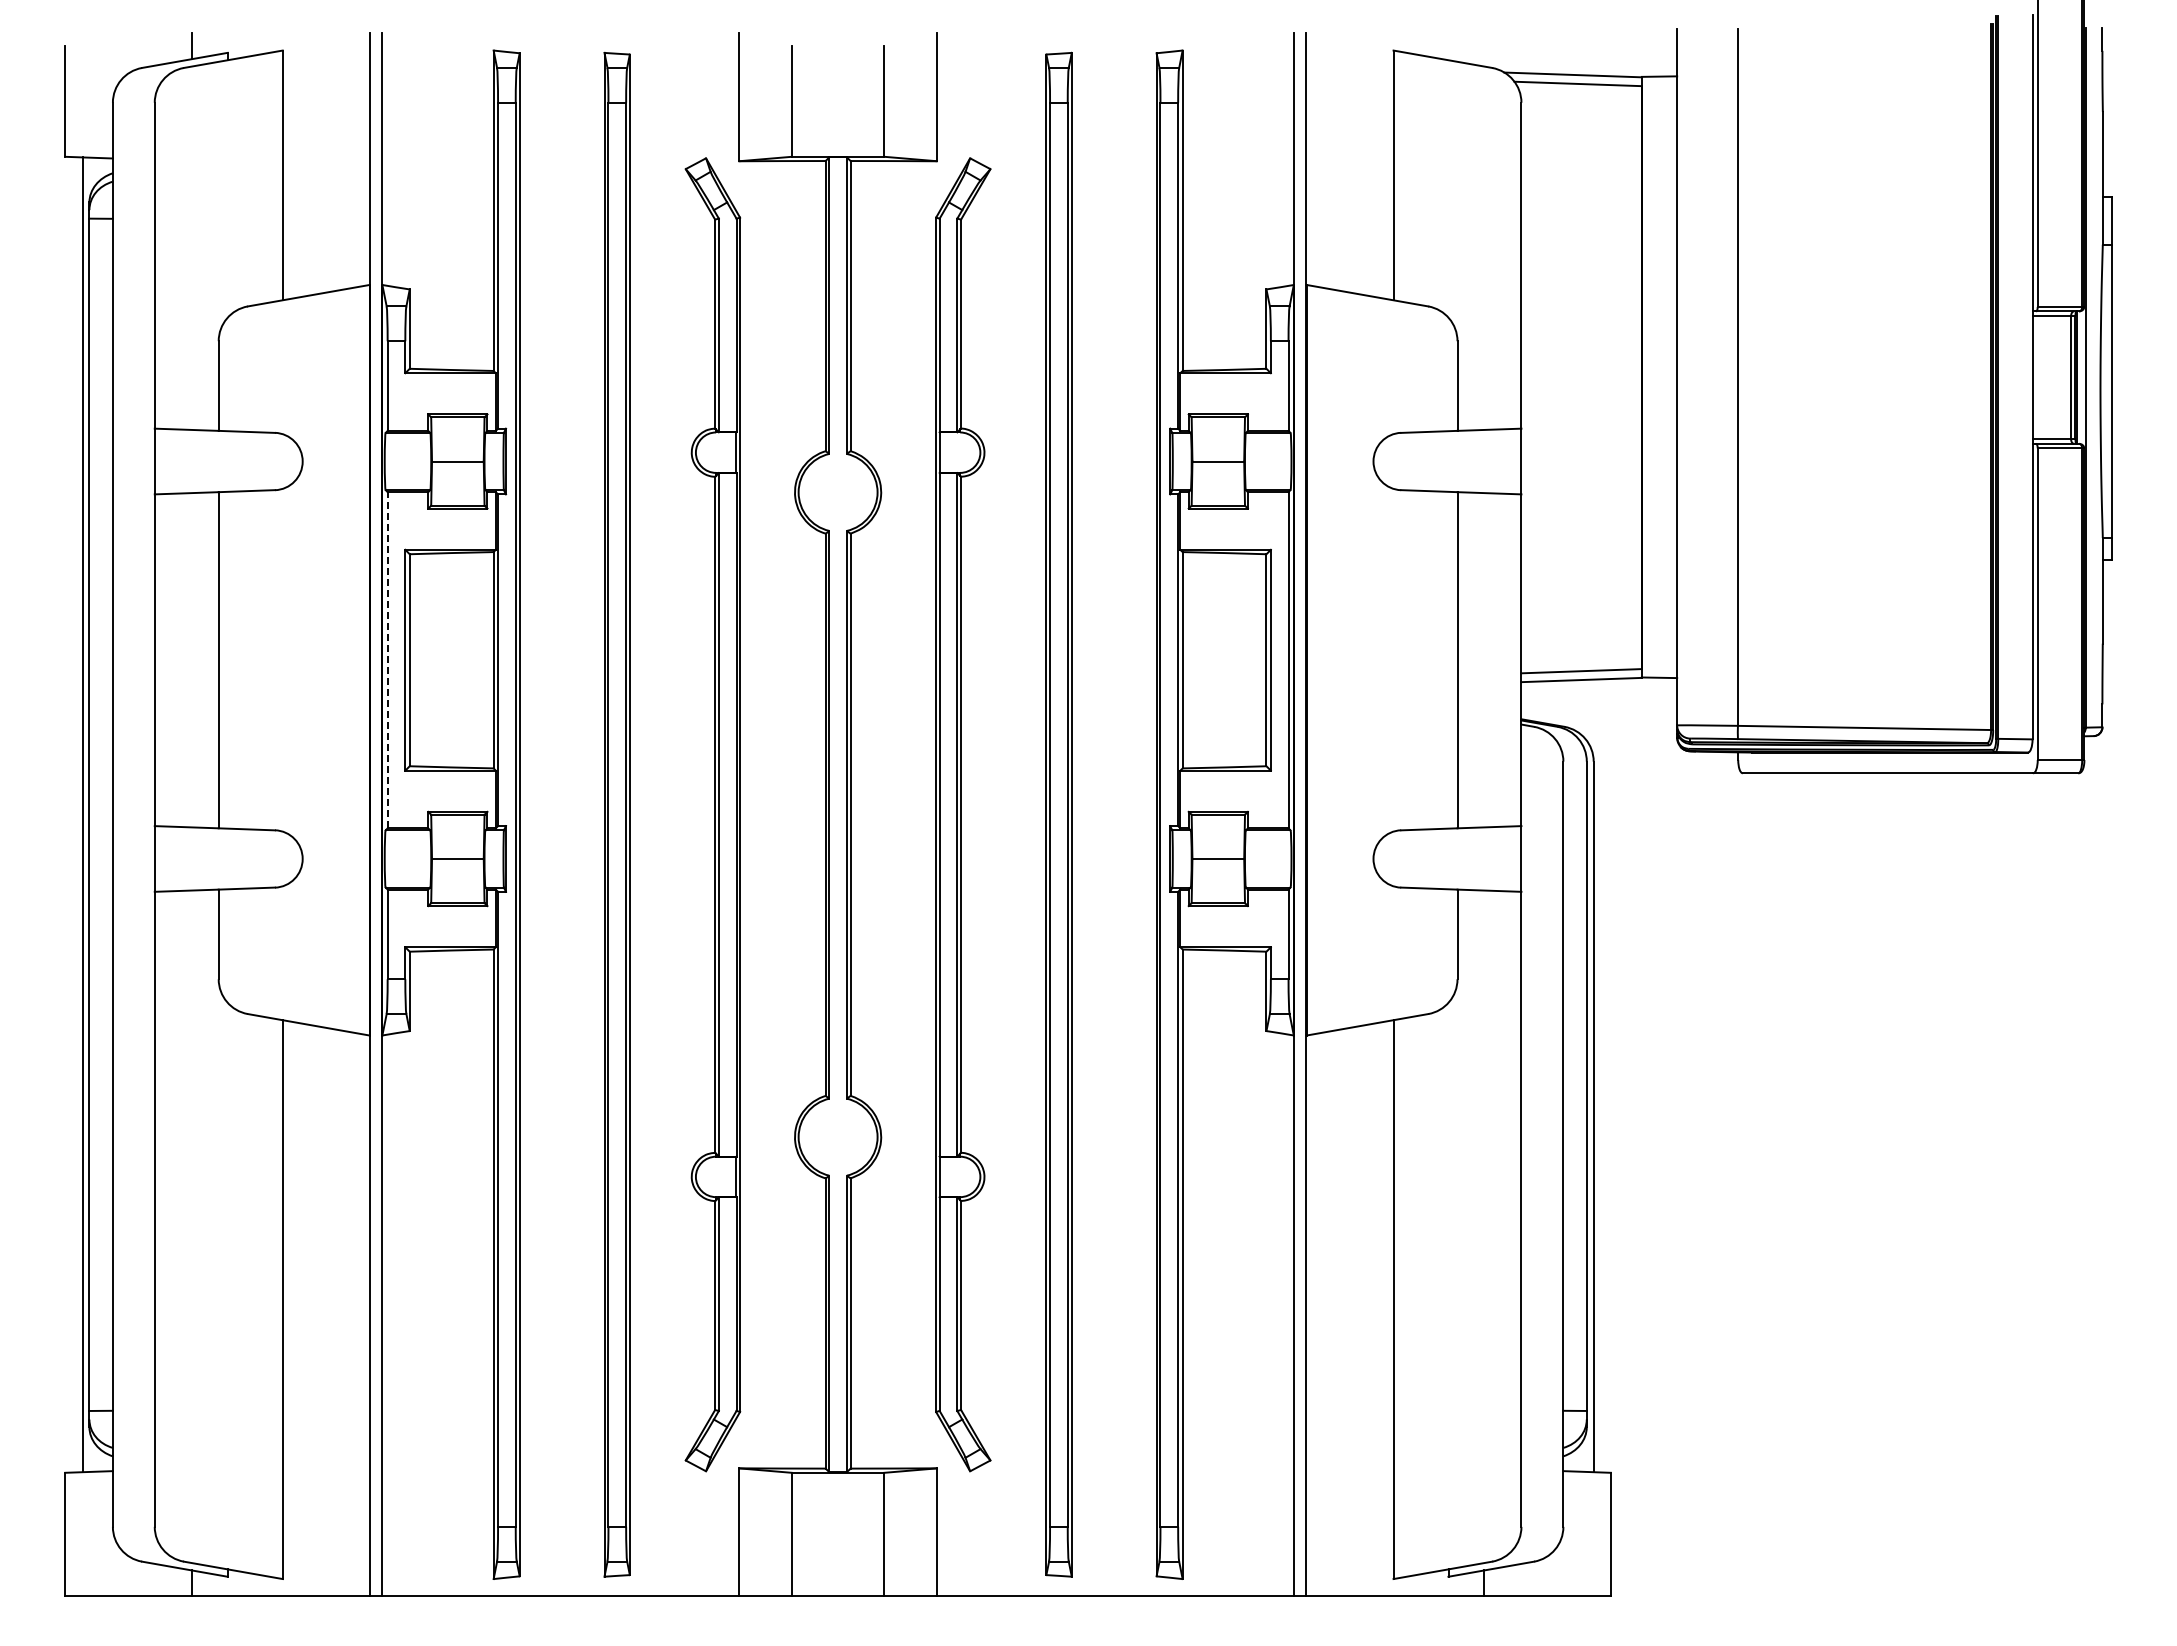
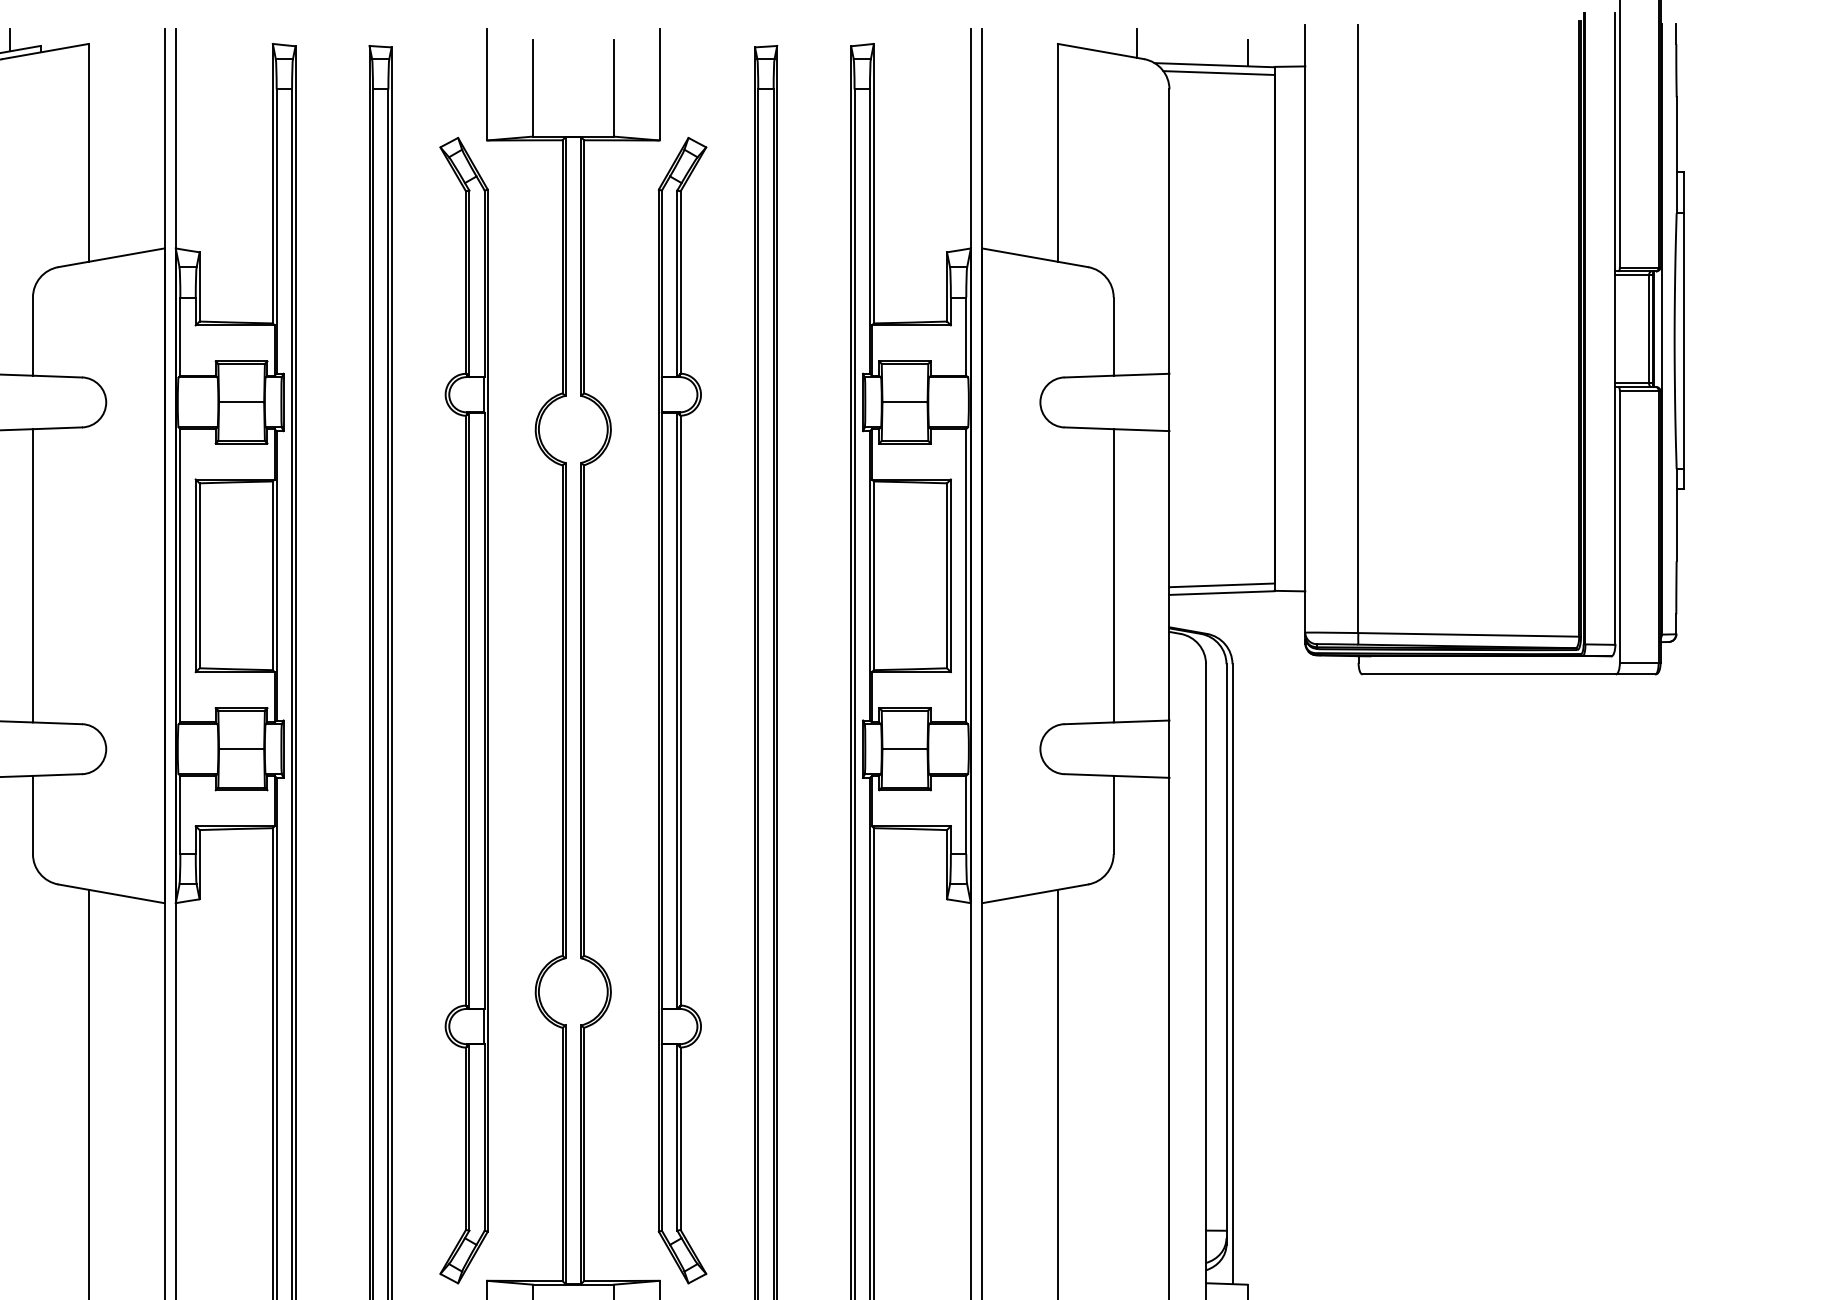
line: (1484, 49) -> (1137, 43), added
line: (1610, 61) -> (1247, 53), added
line: (387, 659) -> (180, 575), dashed -> solid

